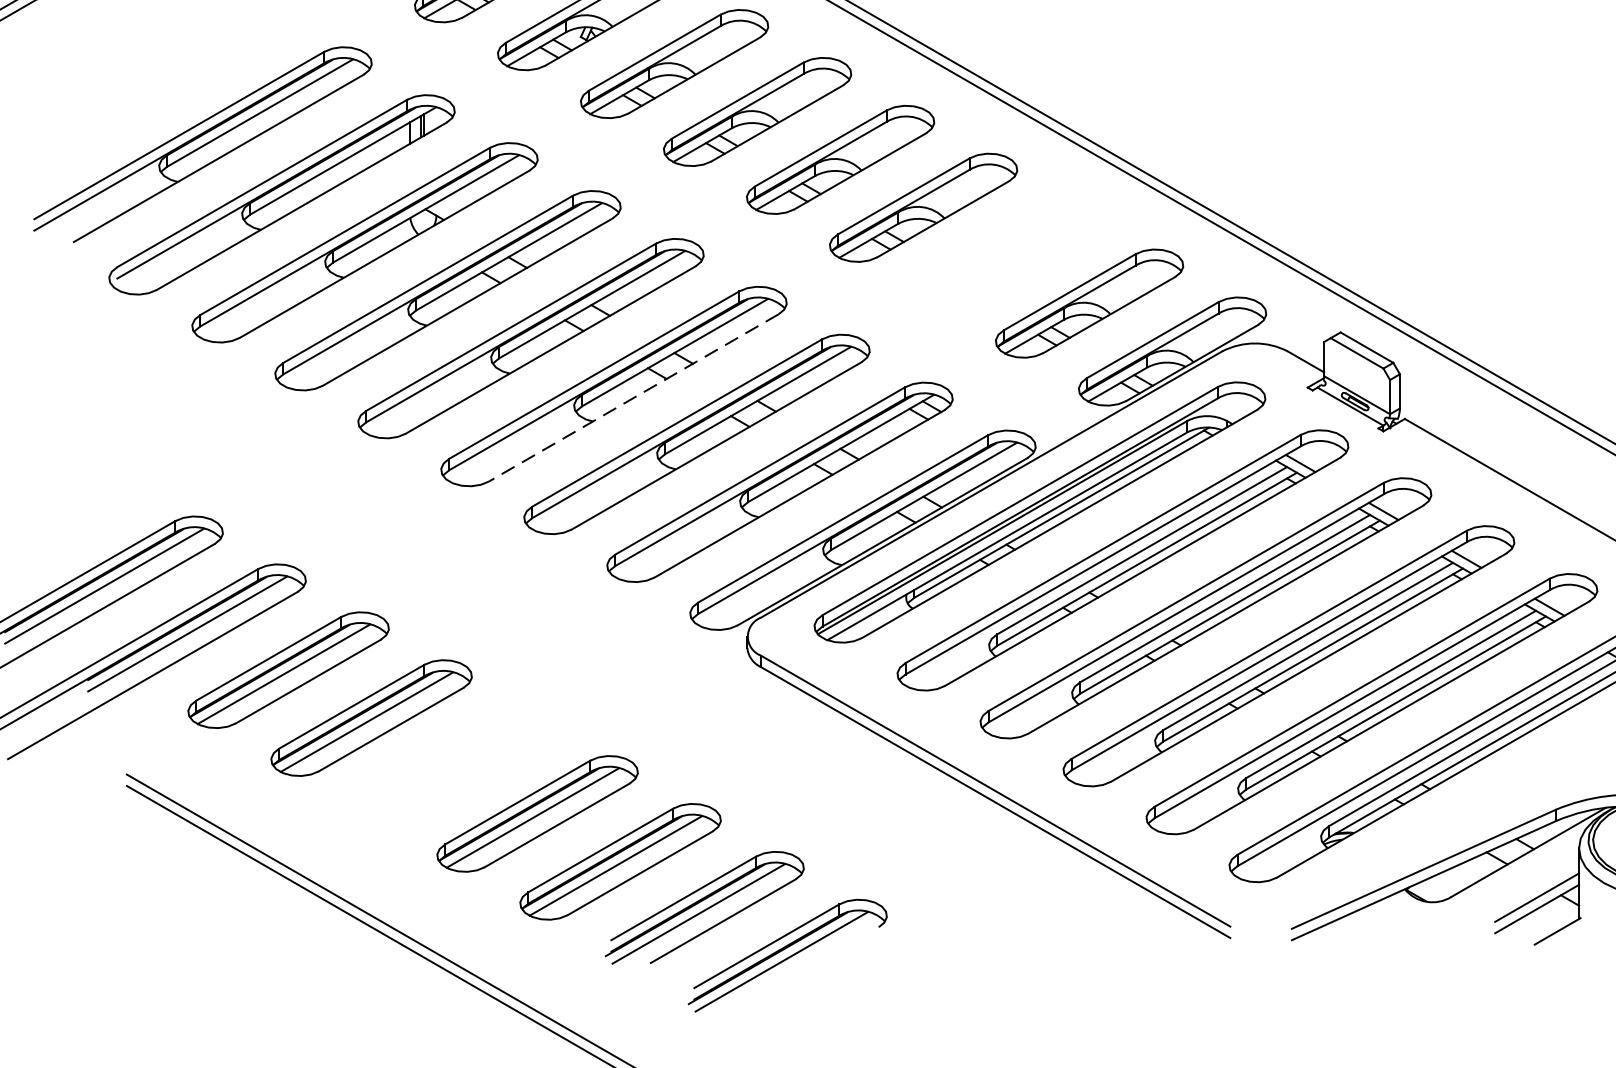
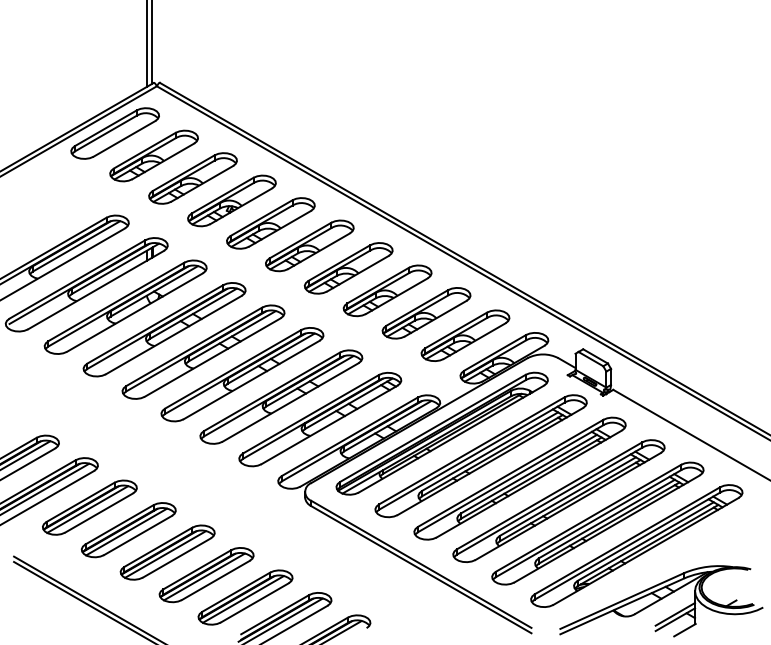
part: (1006, 256) -> (426, 313), added
line: (633, 398) -> (251, 380), dashed -> solid
part: (454, 765) -> (167, 552), added

